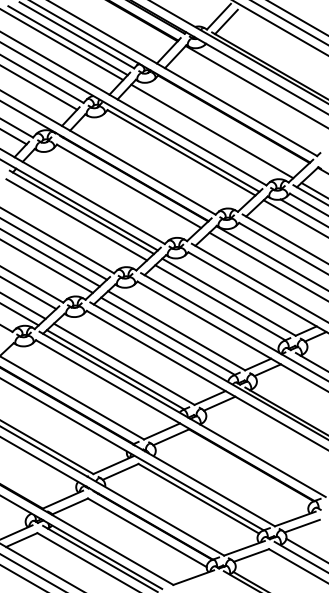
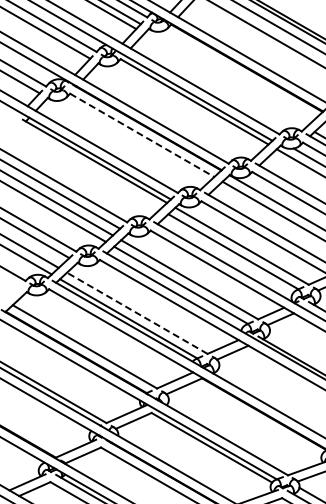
line: (212, 131) -> (225, 80), removed
line: (129, 186) -> (142, 135), solid -> dashed
line: (76, 219) -> (89, 168), removed
line: (123, 364) -> (136, 313), solid -> dashed

